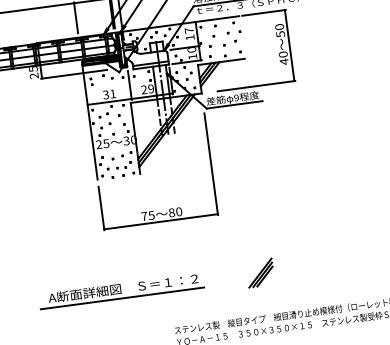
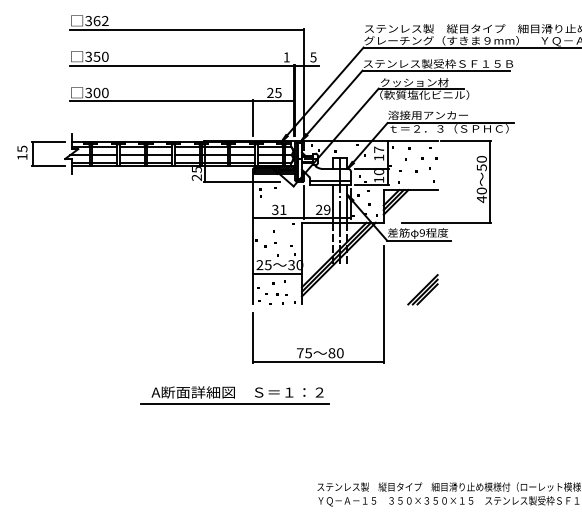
line: (114, 150) -> (276, 273), added
part: (260, 272) -> (422, 289), moved
part: (121, 291) -> (234, 395), moved

